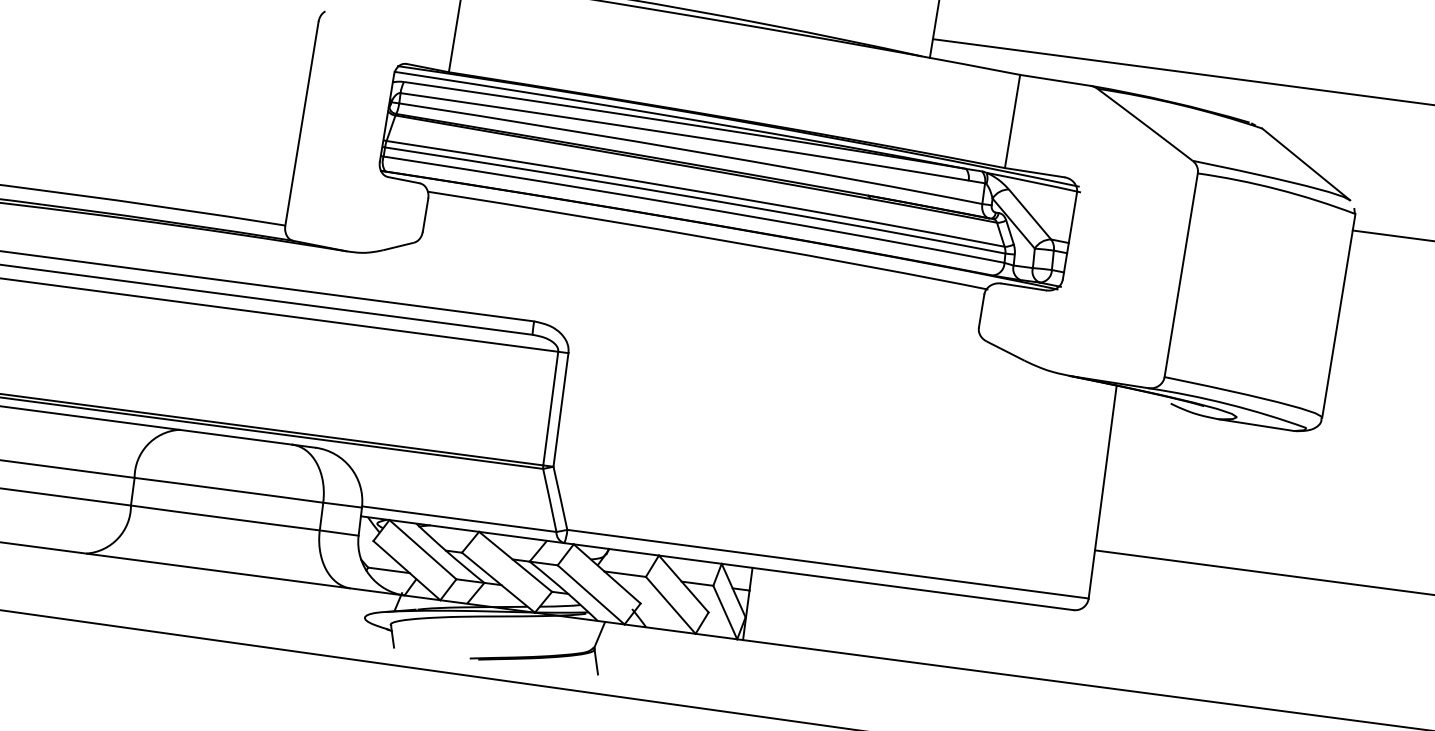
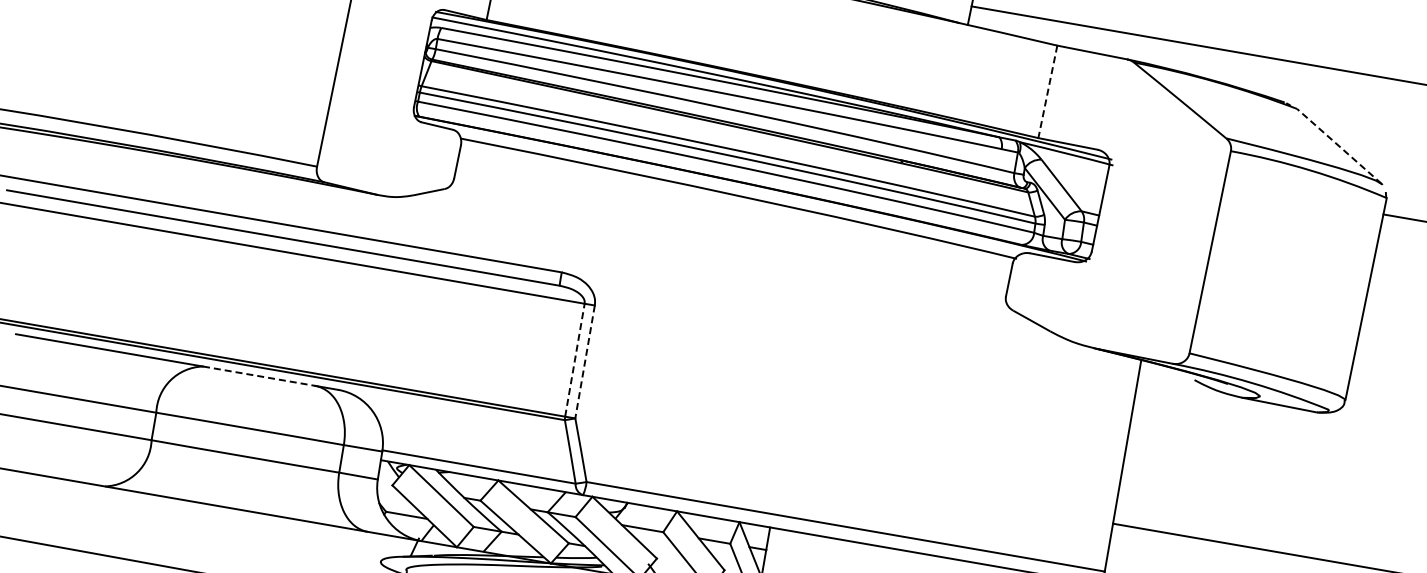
line: (1012, 122) -> (1047, 92), solid -> dashed
line: (1306, 164) -> (1339, 146), solid -> dashed
line: (550, 408) -> (574, 360), solid -> dashed
line: (560, 410) -> (584, 362), solid -> dashed
line: (235, 437) -> (258, 376), solid -> dashed

